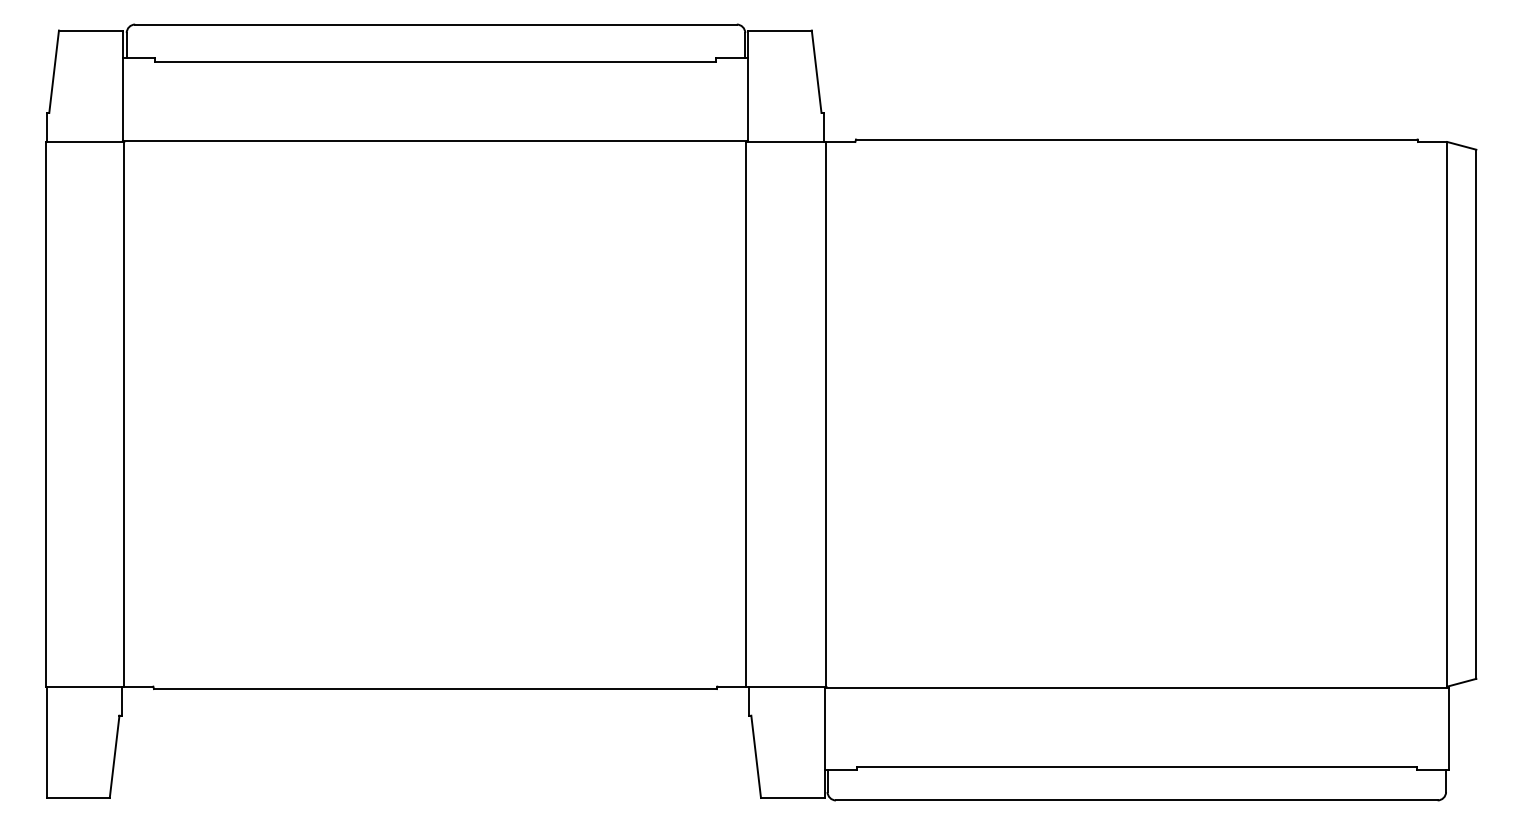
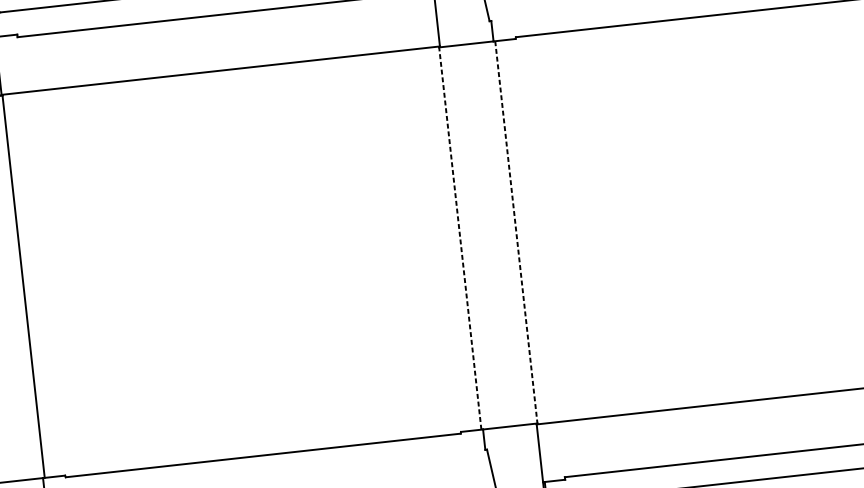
line: (746, 413) -> (460, 237), solid -> dashed
line: (826, 414) -> (516, 232), solid -> dashed

